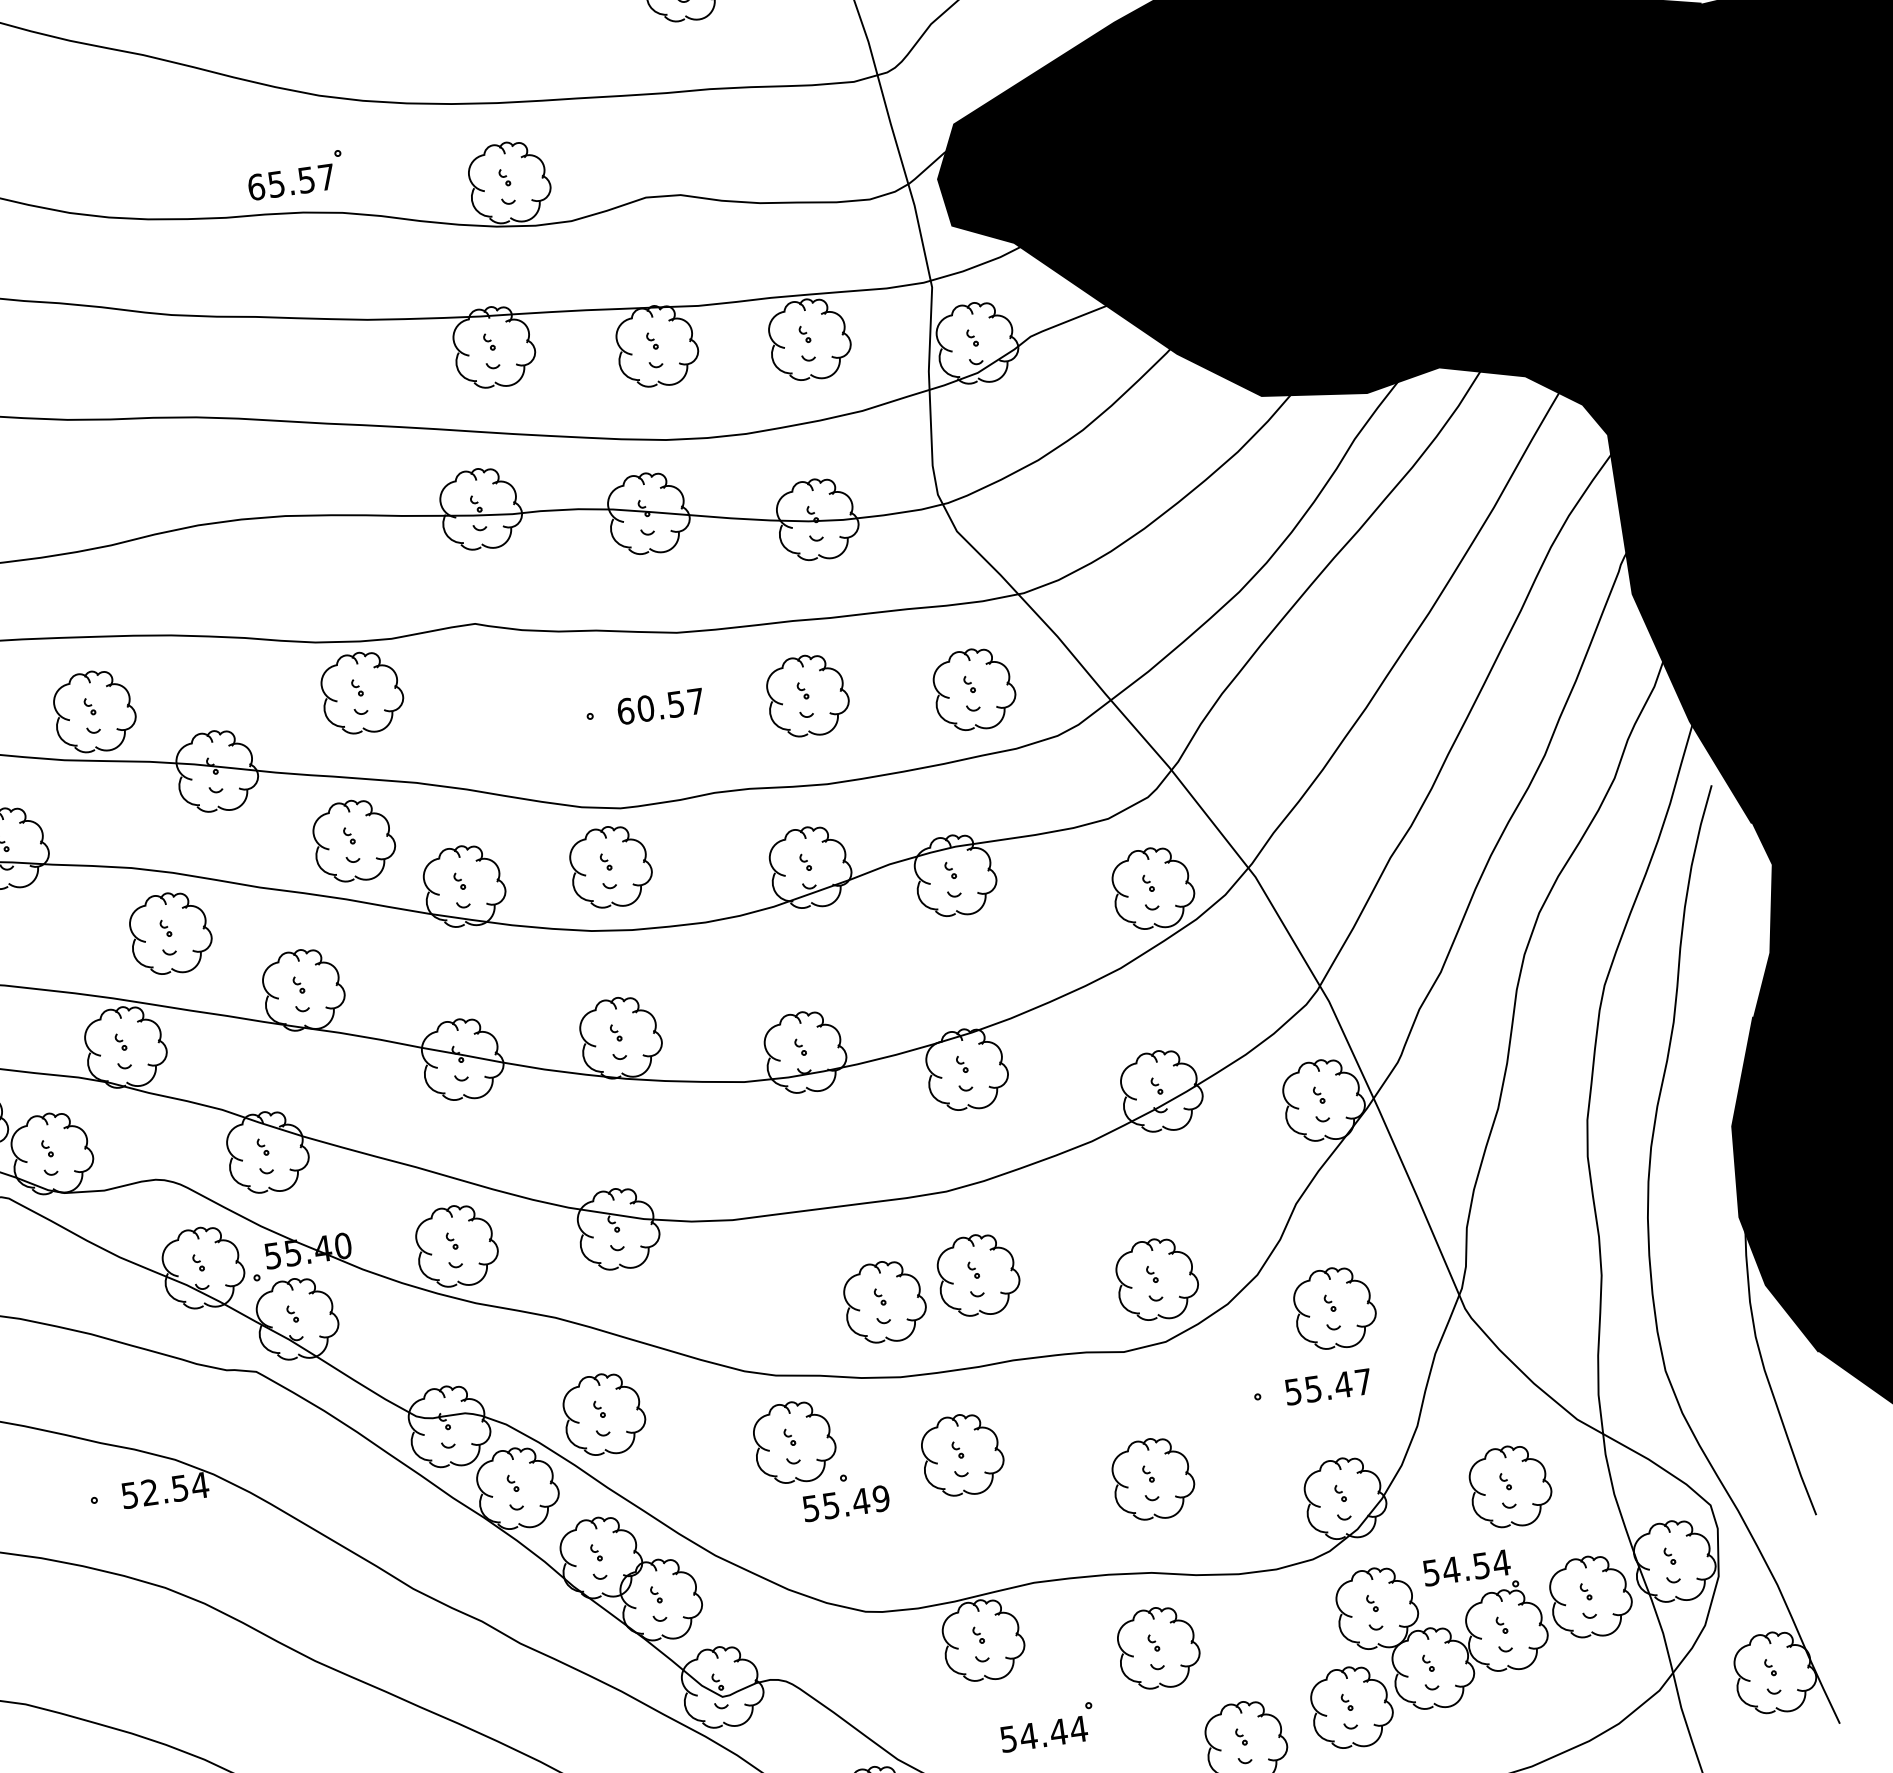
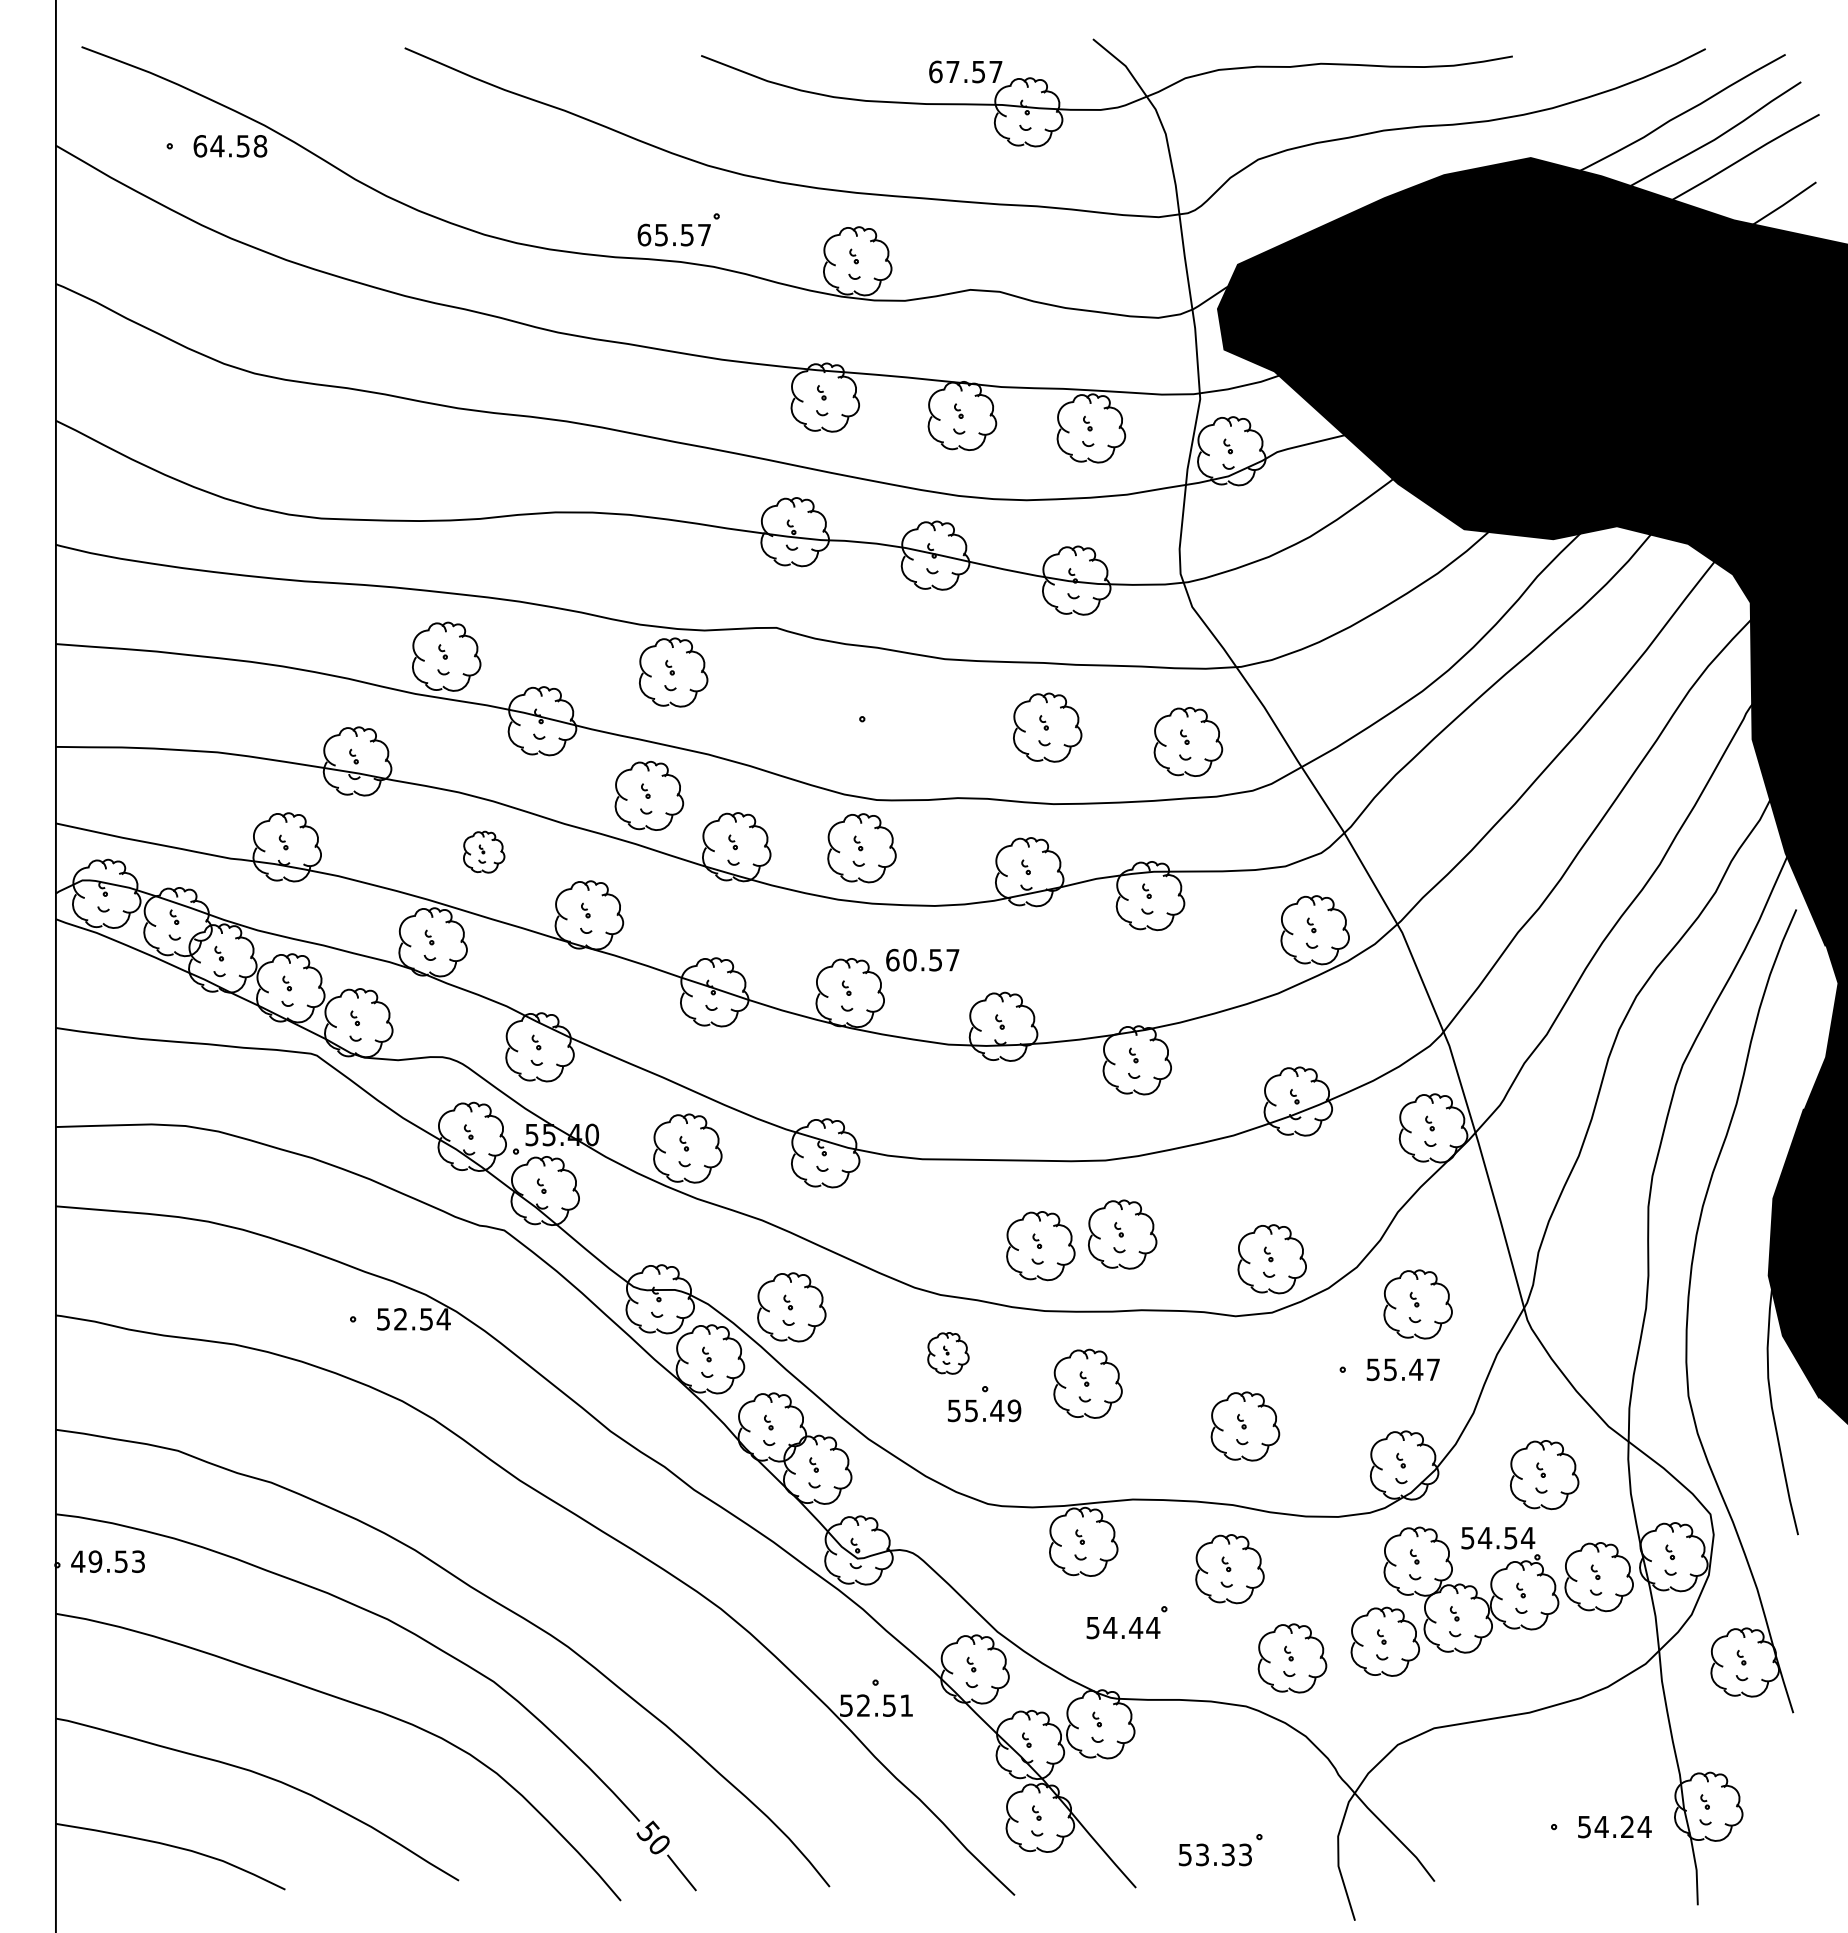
text: (660, 705) -> (922, 959), moved
part: (169, 934) -> (483, 852), size x0.6
part: (794, 1442) -> (948, 1353), size x0.6

